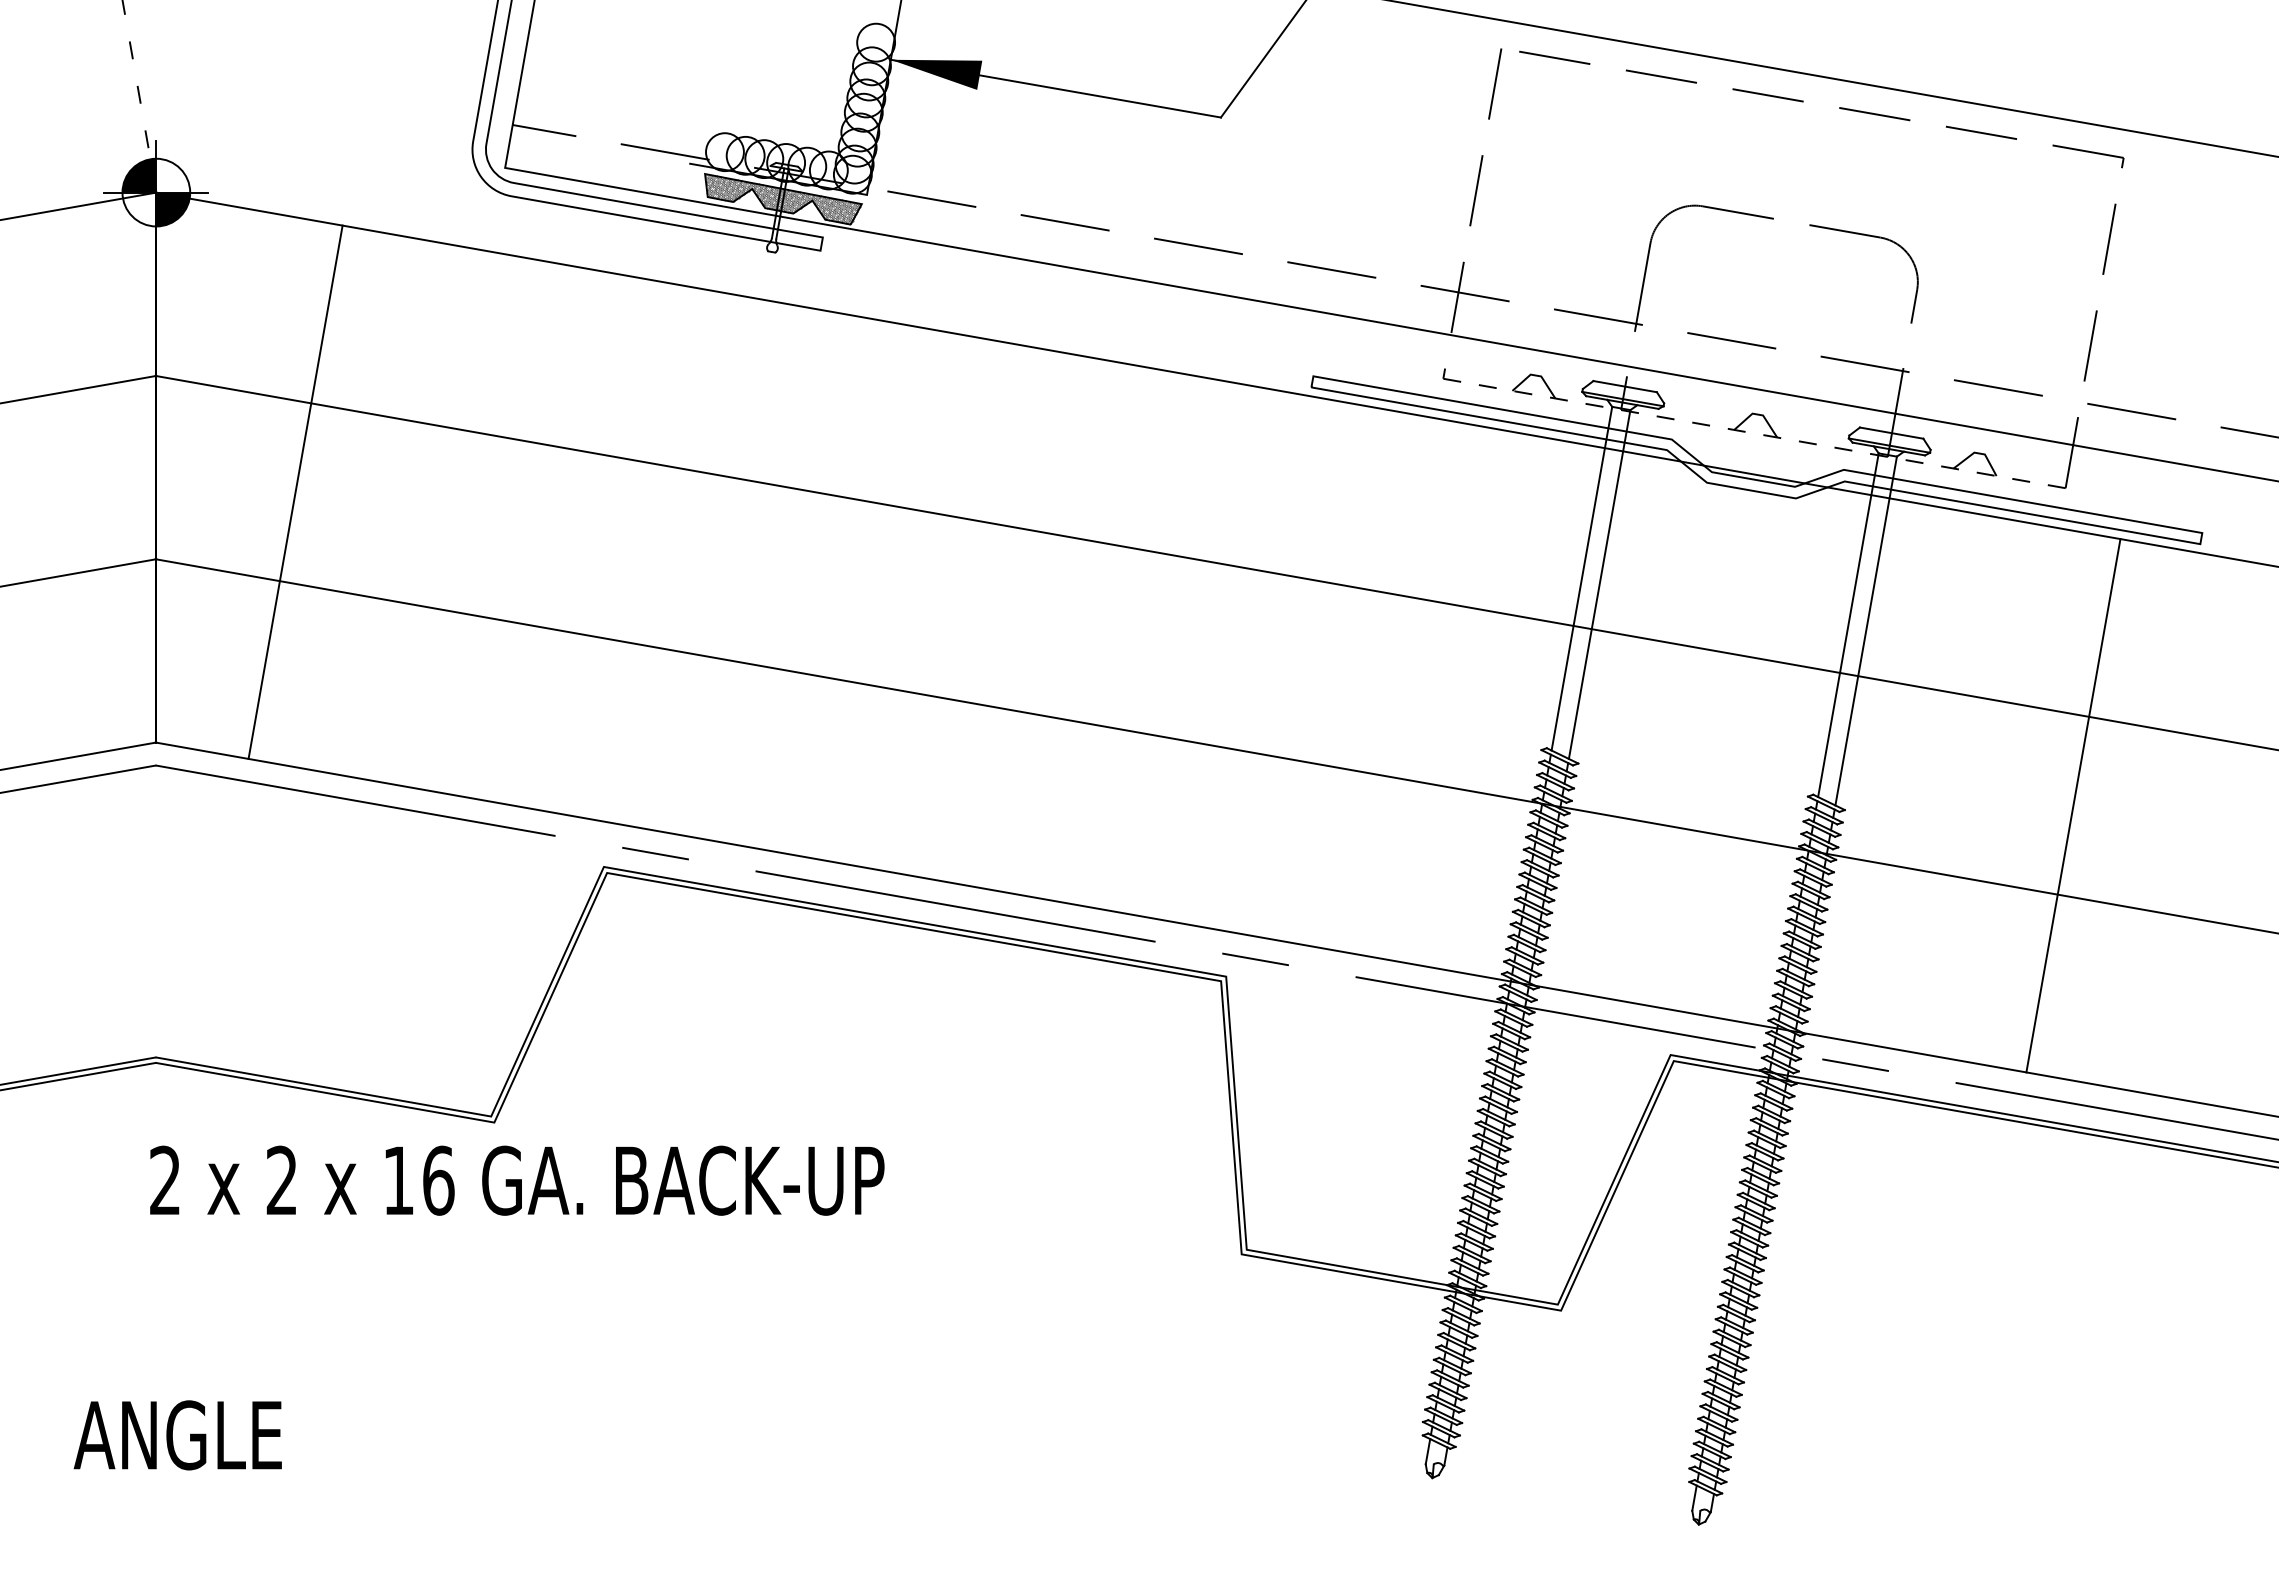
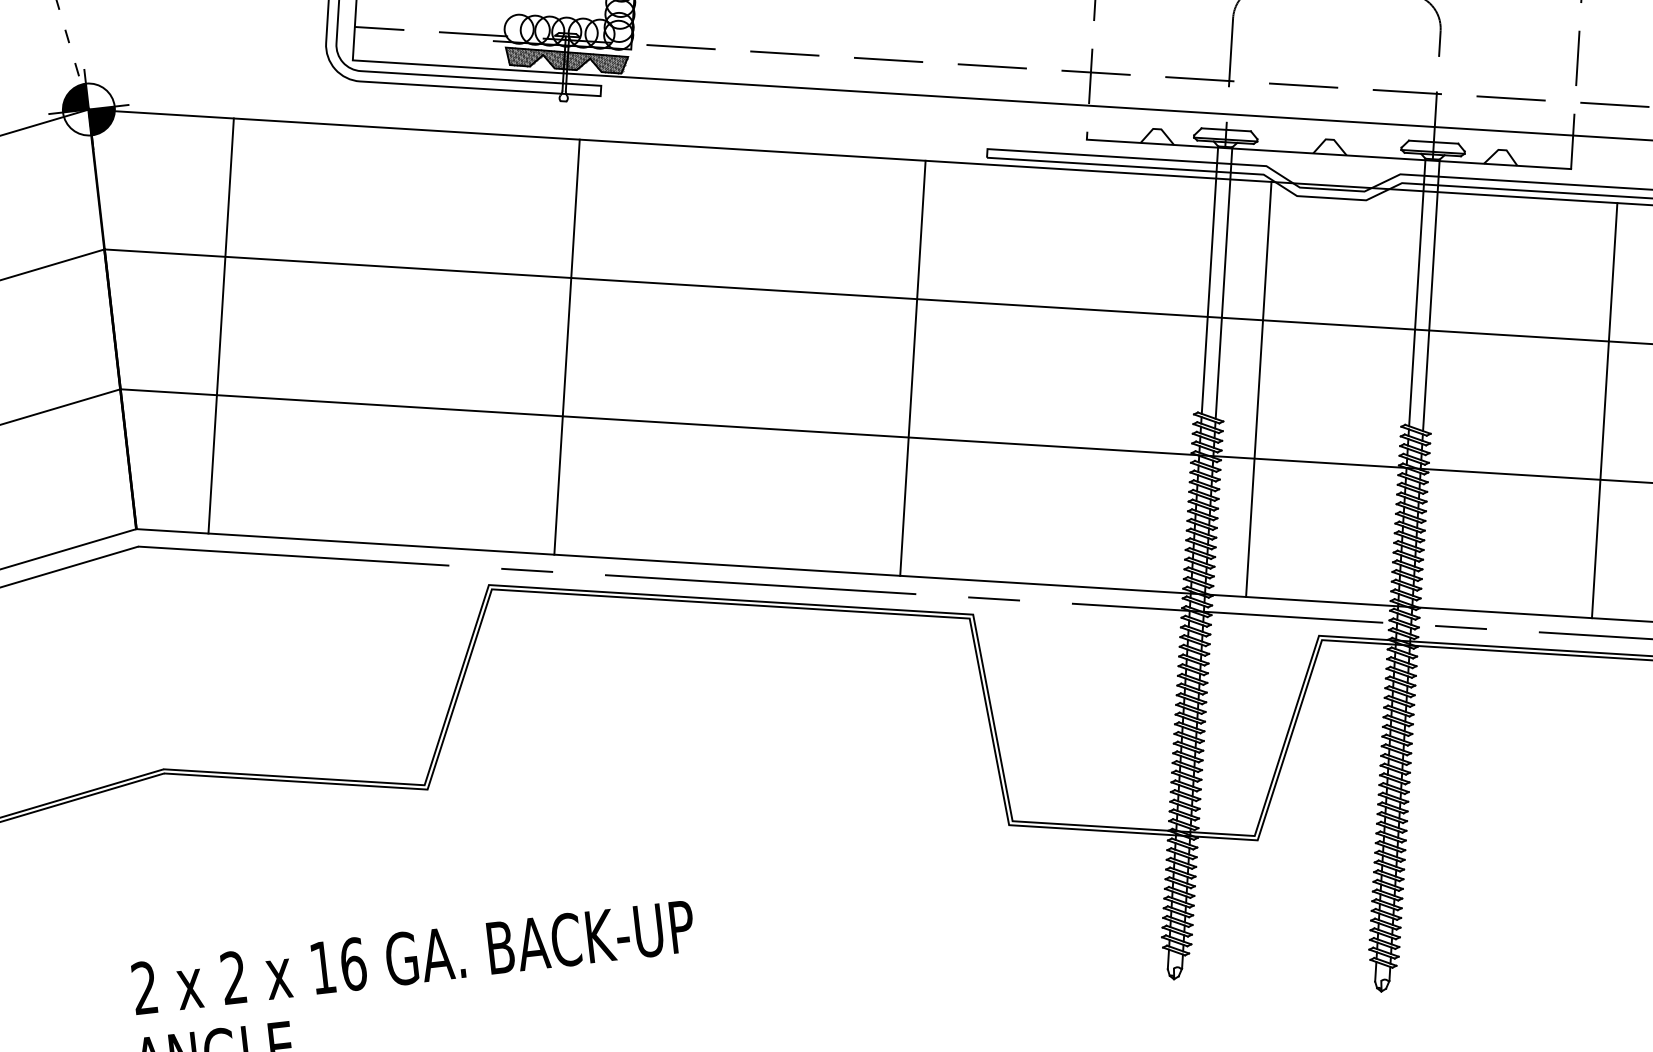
line: (1754, 433) -> (1329, 154), dashed -> solid
line: (740, 570) -> (567, 347), added
line: (1184, 648) -> (912, 367), added
line: (1628, 727) -> (1258, 389), added
text: (517, 1180) -> (413, 957), moved

